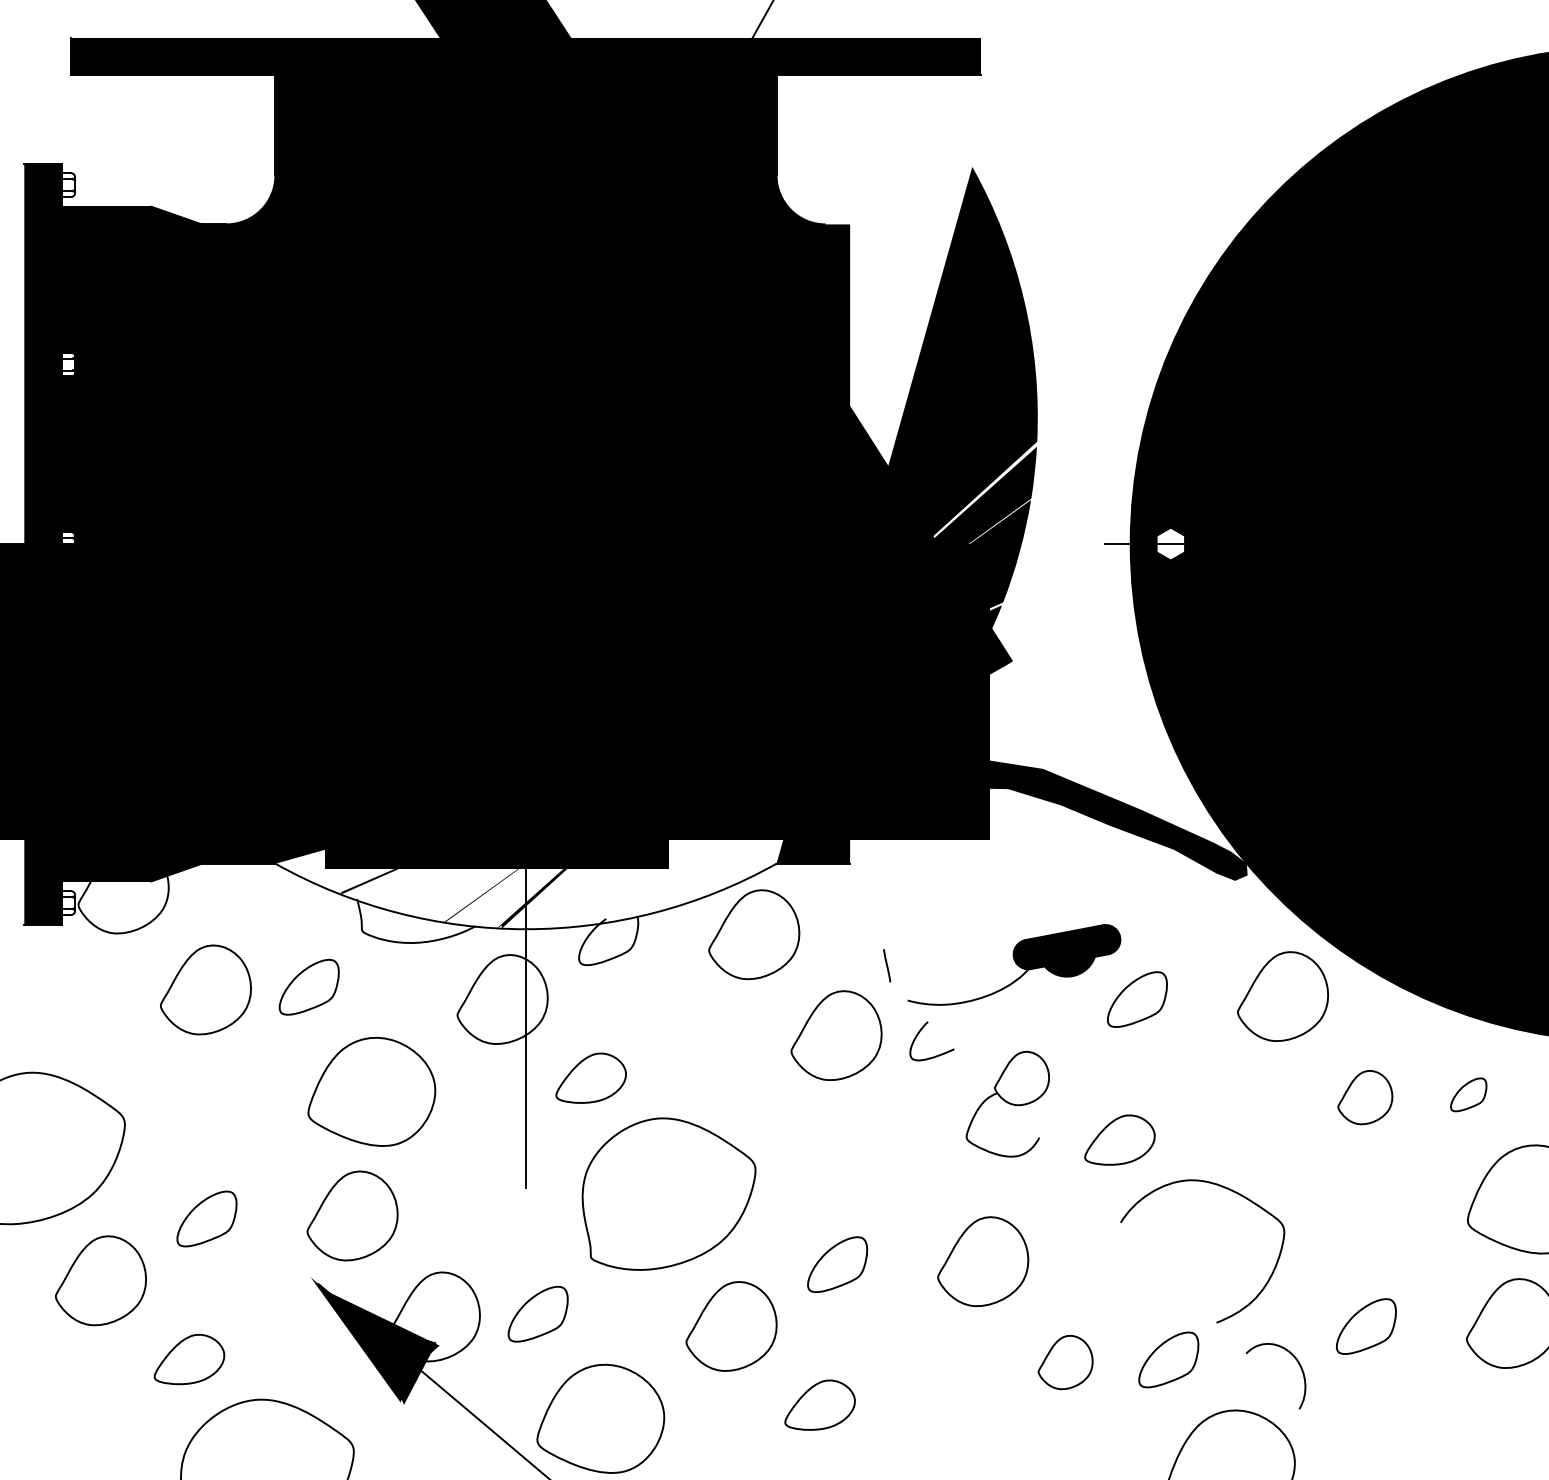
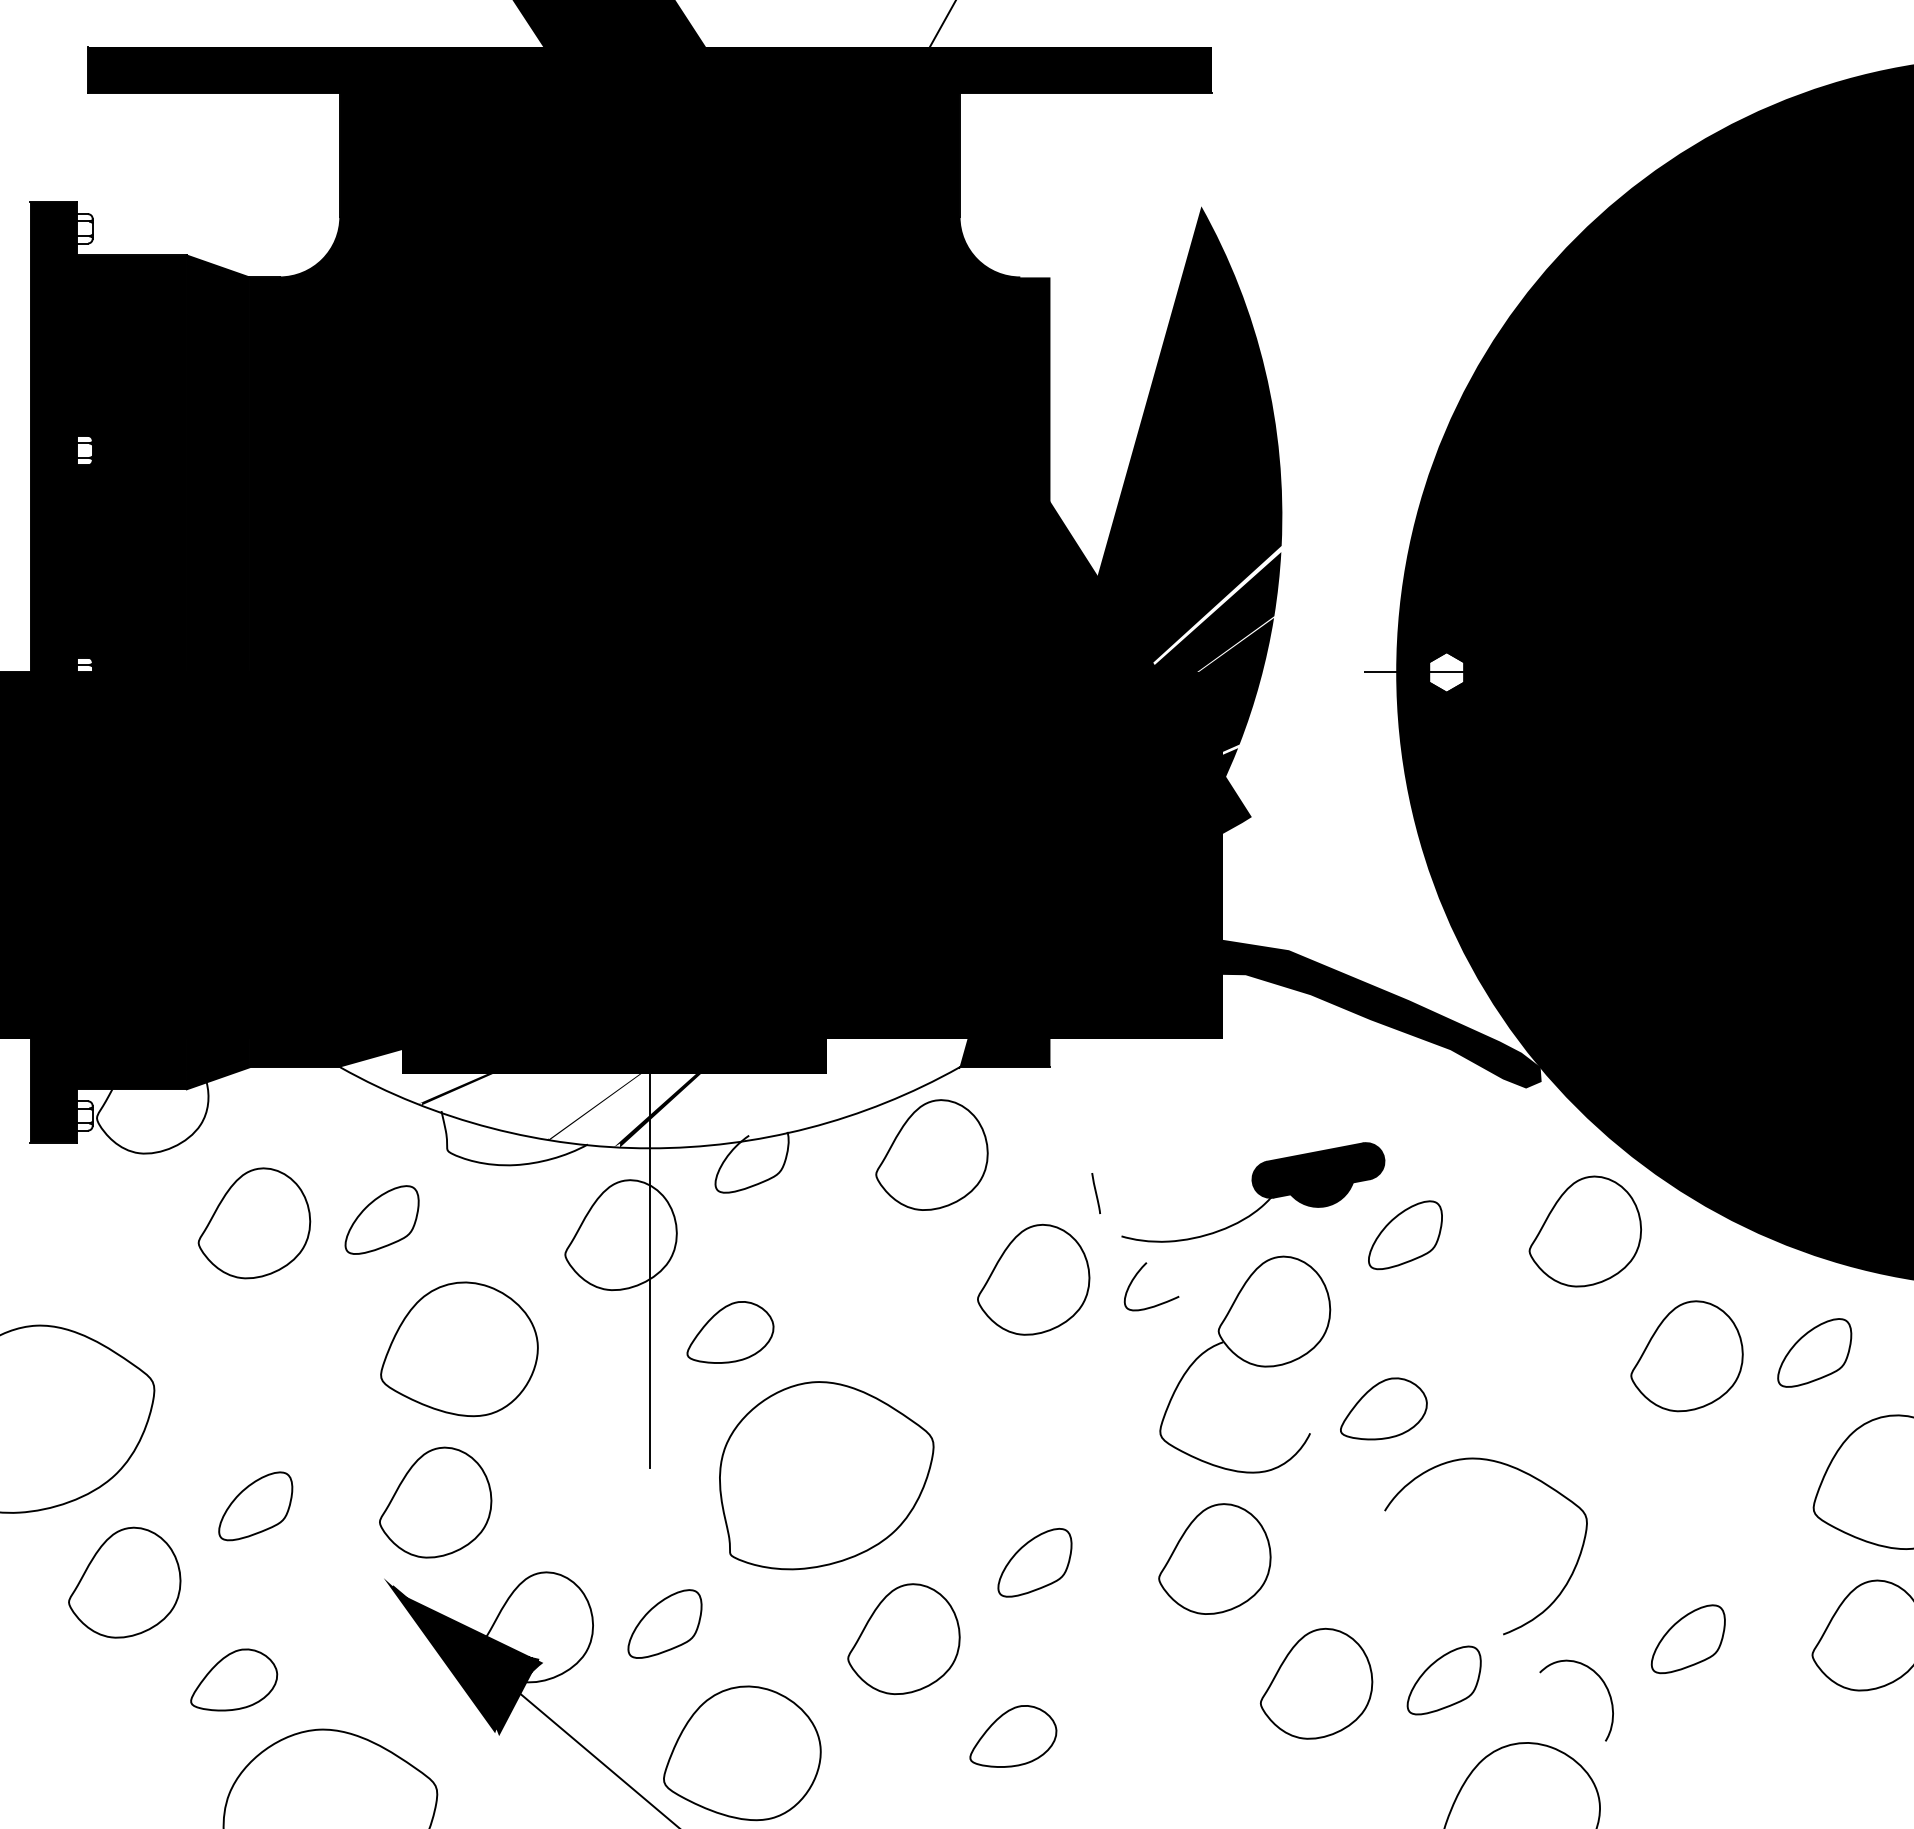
part: (1468, 1094) -> (1814, 1352), size x1.67
part: (1364, 1097) -> (1686, 1356), size x1.67
part: (1007, 1104) -> (1245, 1364), size x1.67
part: (1065, 1362) -> (1316, 1683), size x1.67

